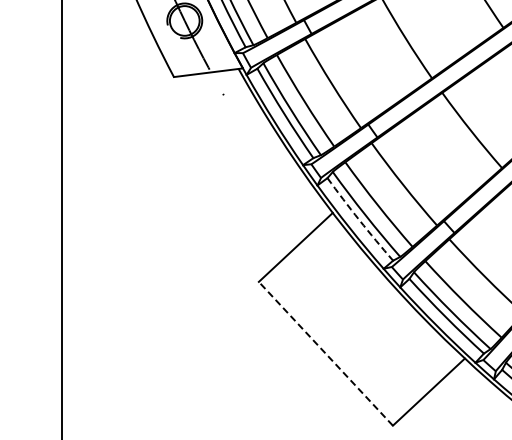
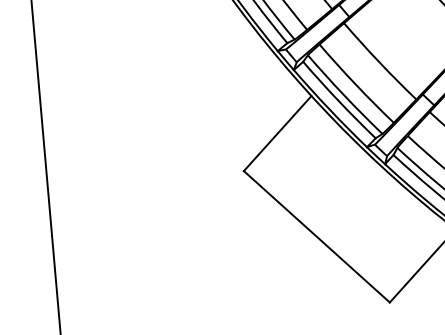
arc: (359, 220) -> (338, 101), dashed -> solid
line: (325, 353) -> (316, 236), dashed -> solid

